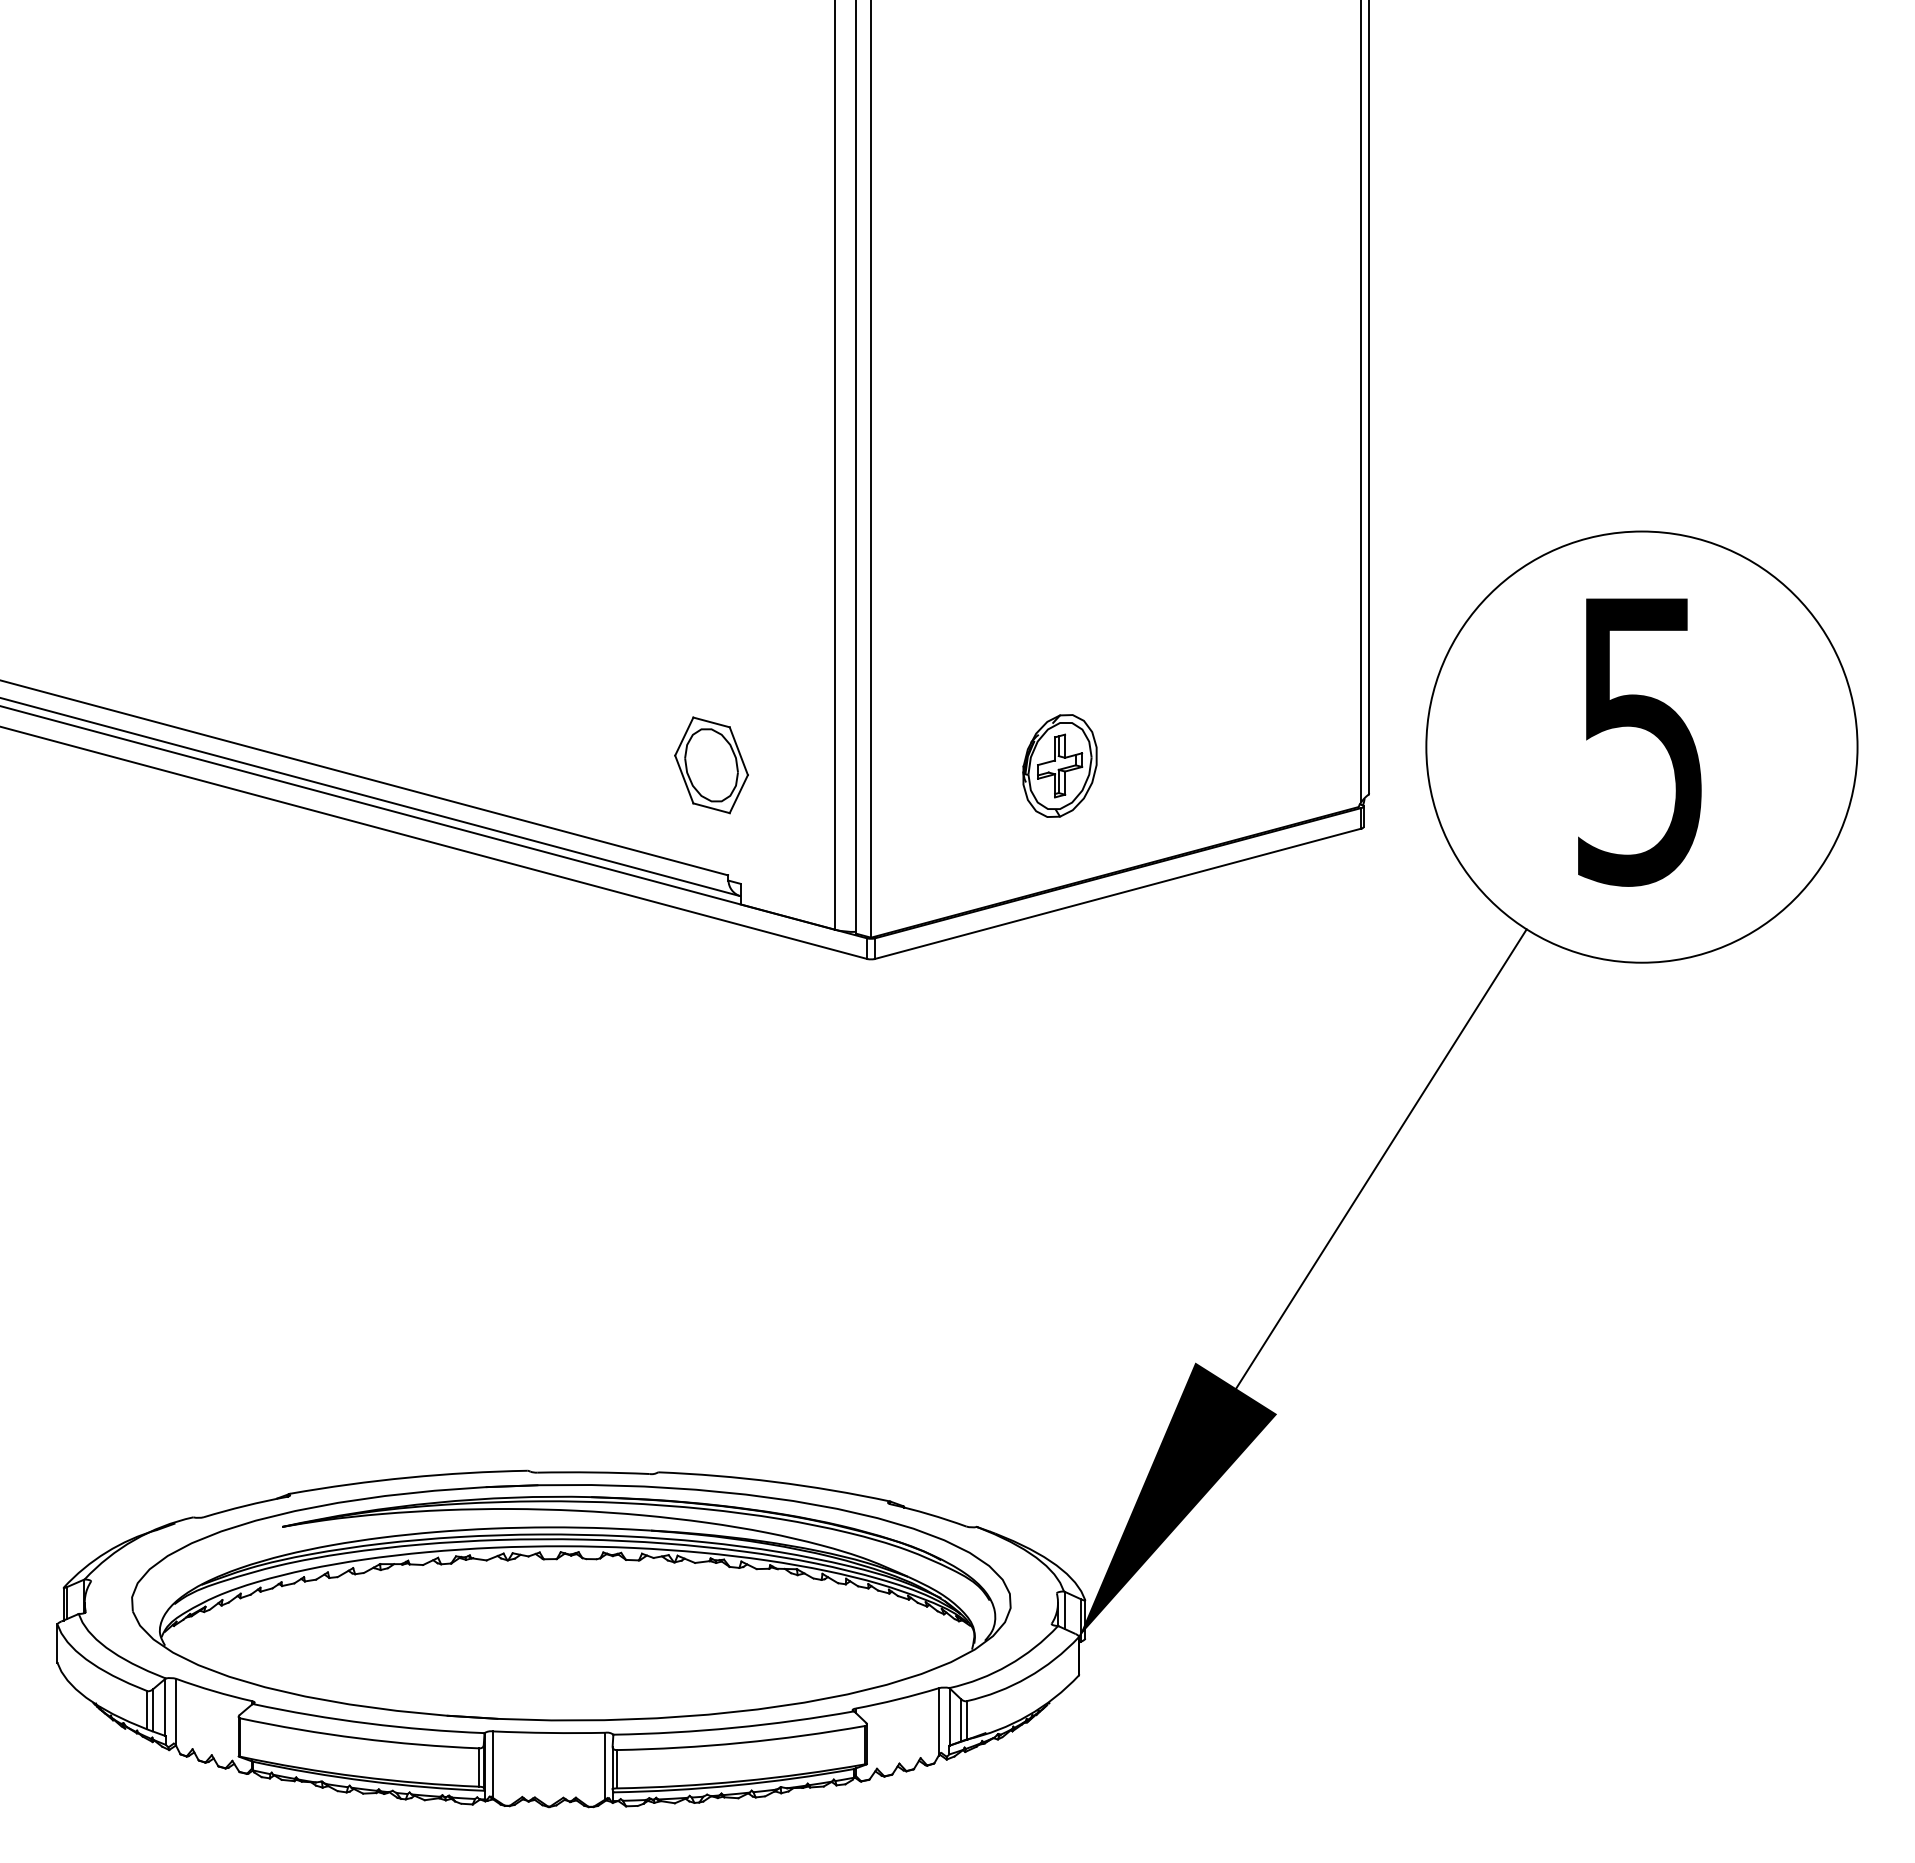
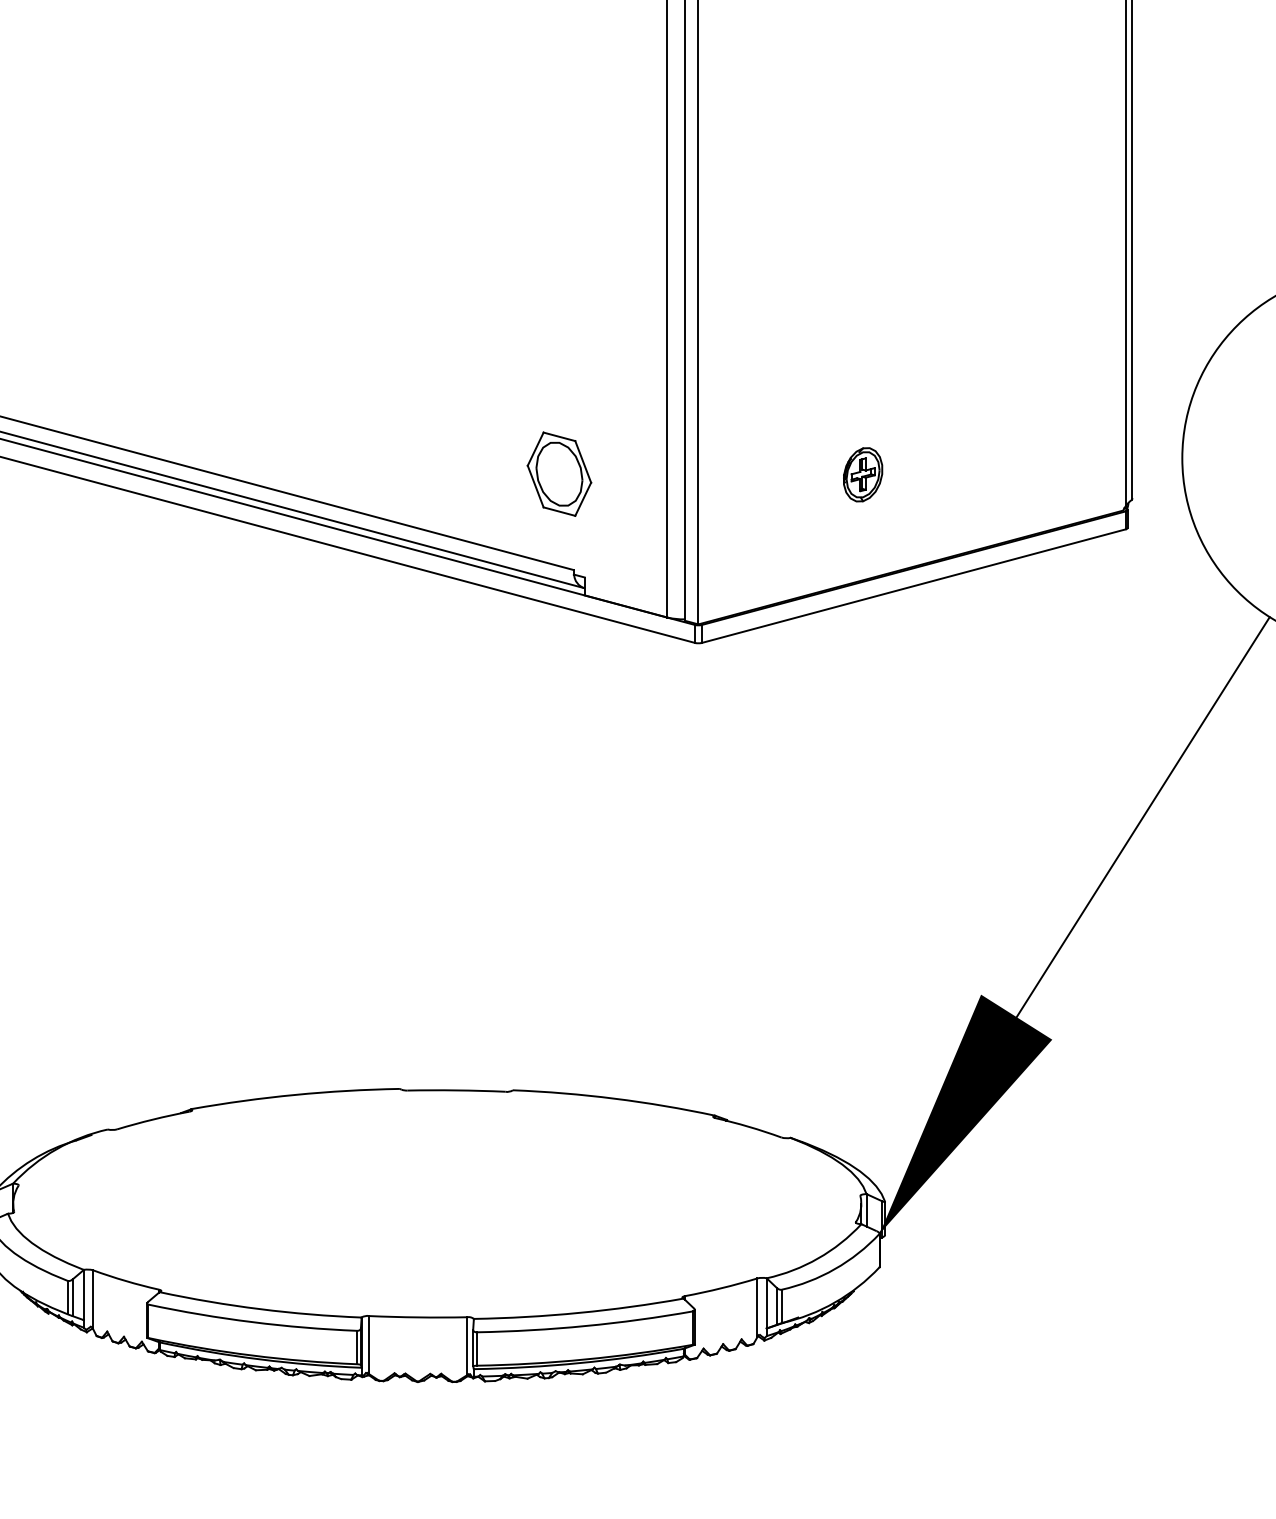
part: (1059, 765) -> (862, 474), size x0.6
part: (571, 1602) -> (437, 1203), removed

